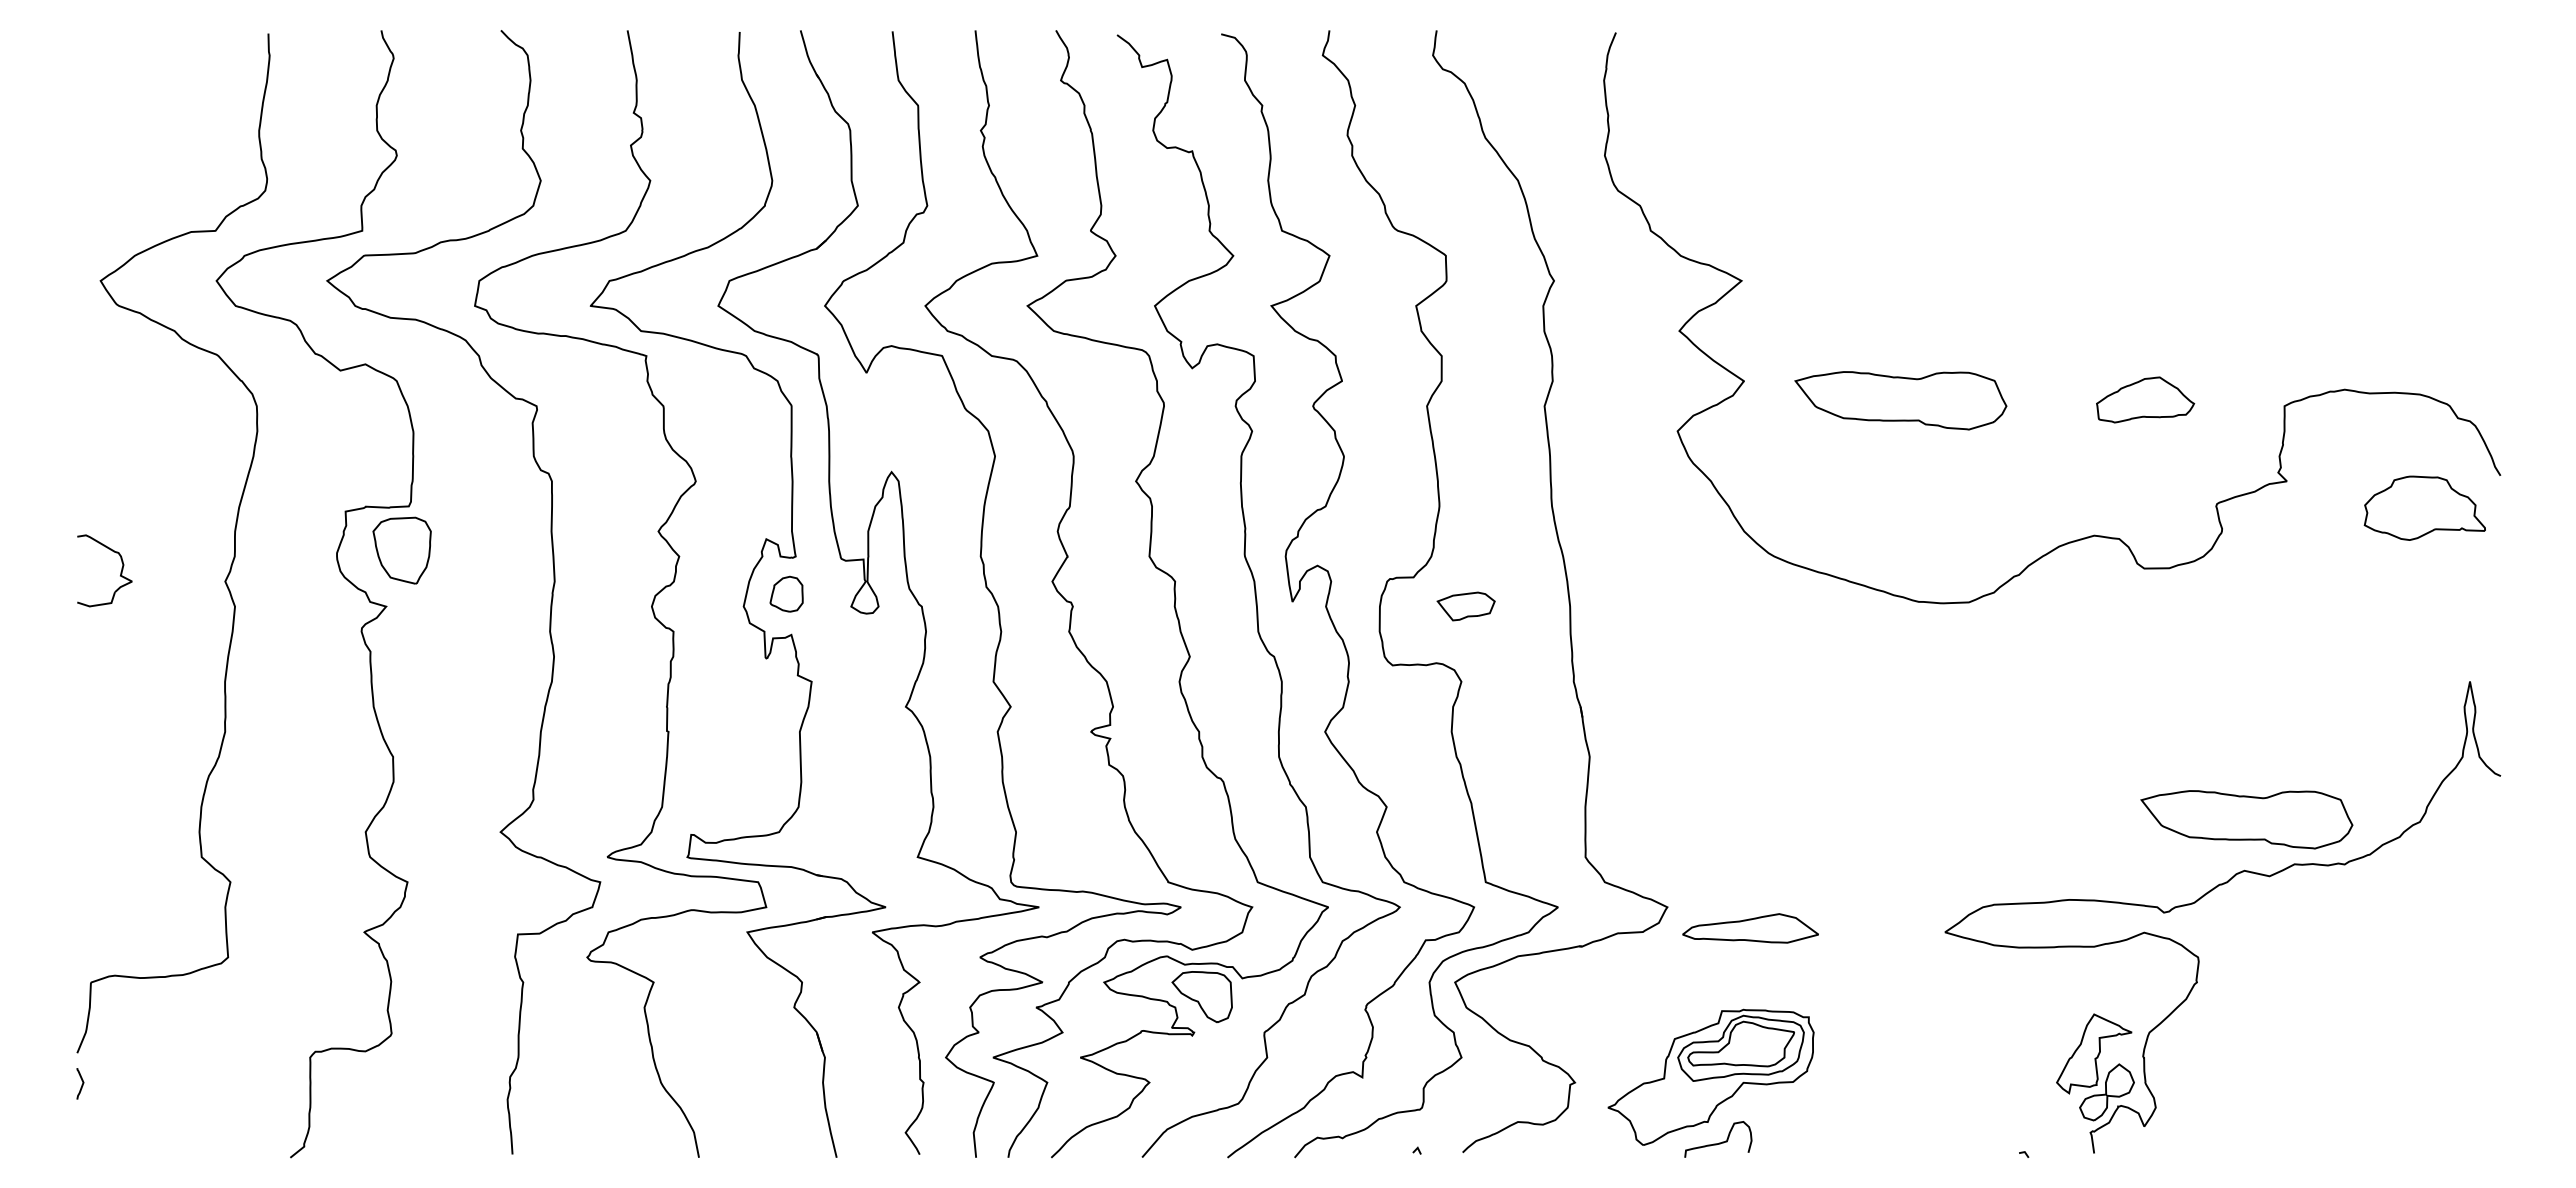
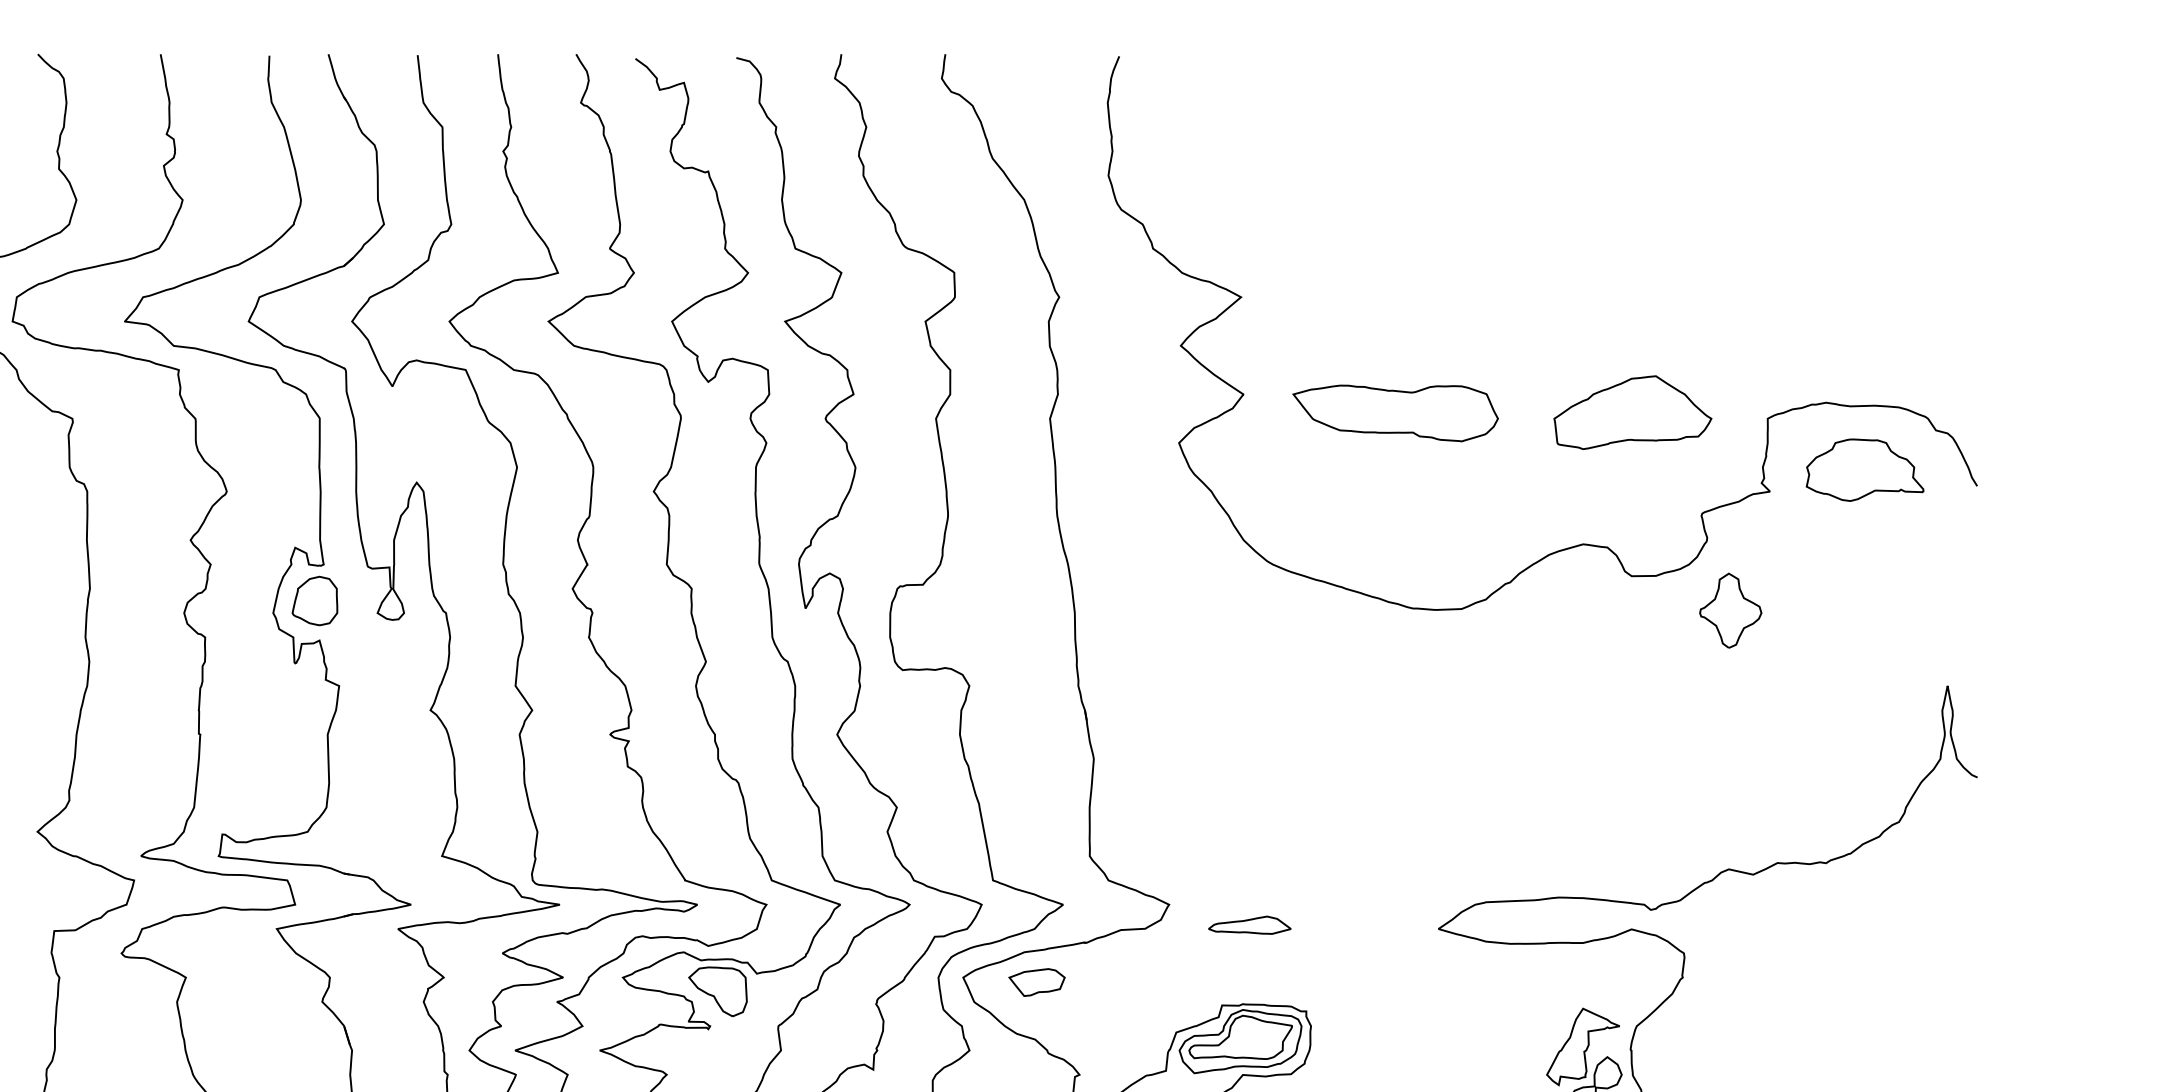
part: (2145, 399) -> (1632, 412), size x1.67
part: (2424, 507) -> (1864, 469), moved
part: (786, 594) -> (314, 601), size x1.43
part: (2245, 604) -> (1729, 611), added
part: (1465, 606) -> (1036, 982), moved
part: (2246, 819) -> (1730, 819), removed
part: (1750, 928) -> (1249, 925), size x0.62

